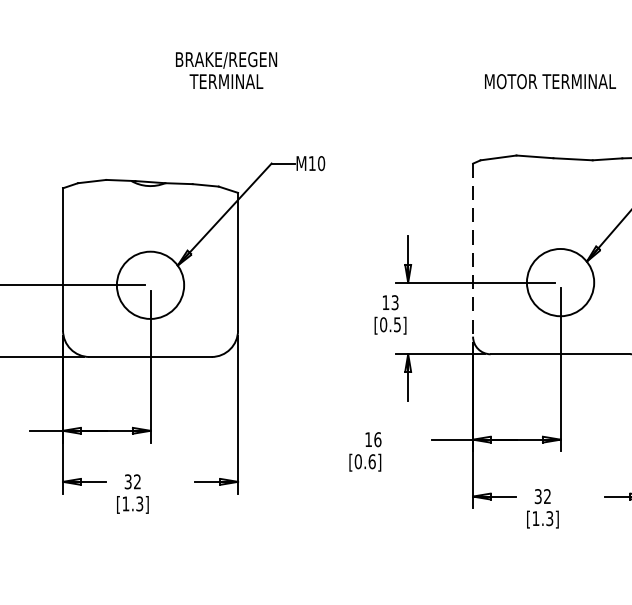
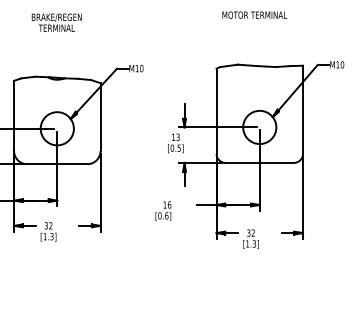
text: (225, 70) -> (56, 22), moved
text: (549, 80) -> (254, 14), moved
line: (472, 250) -> (216, 111), dashed -> solid

